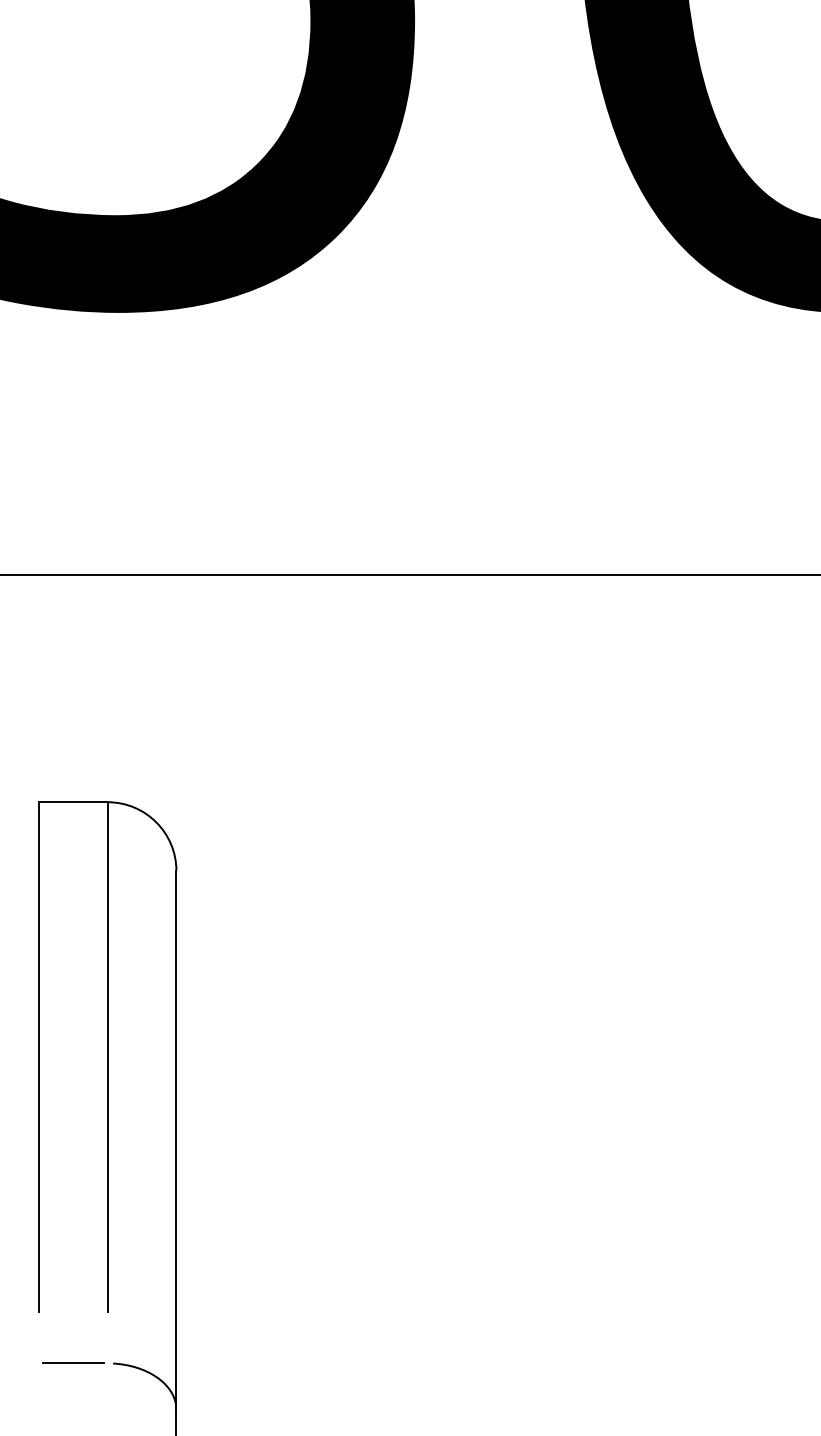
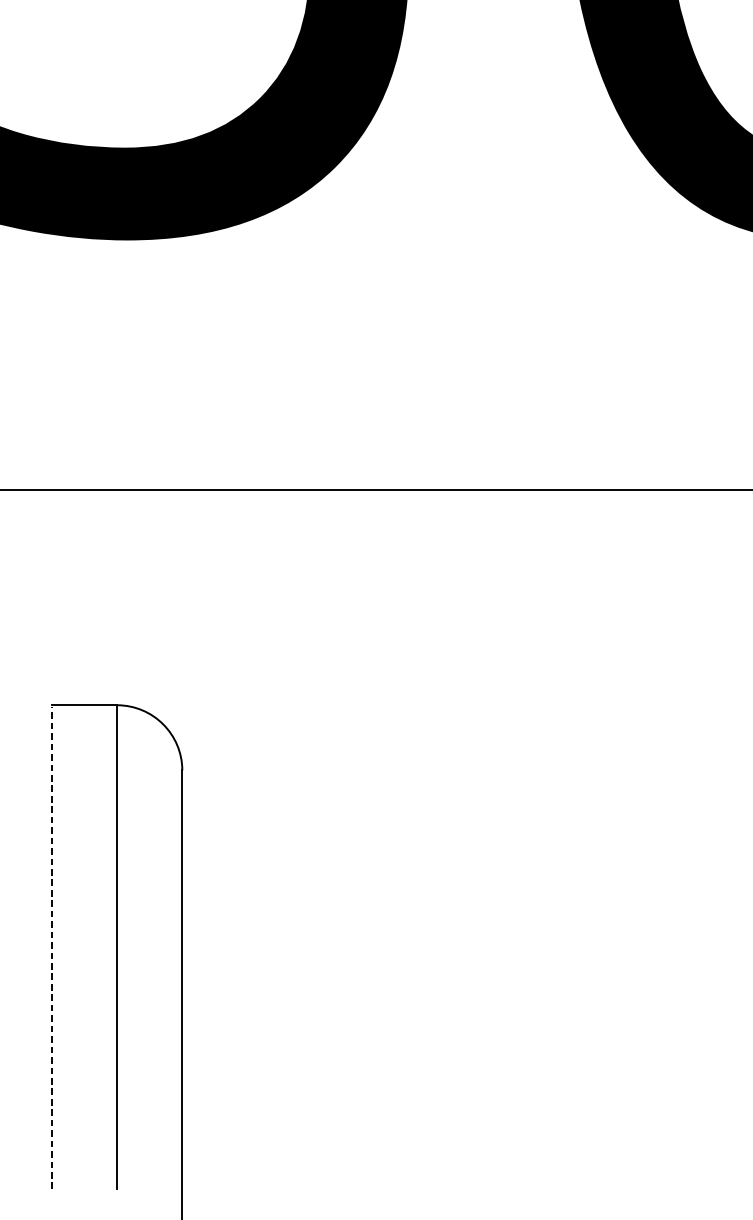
line: (39, 1057) -> (52, 947), solid -> dashed

